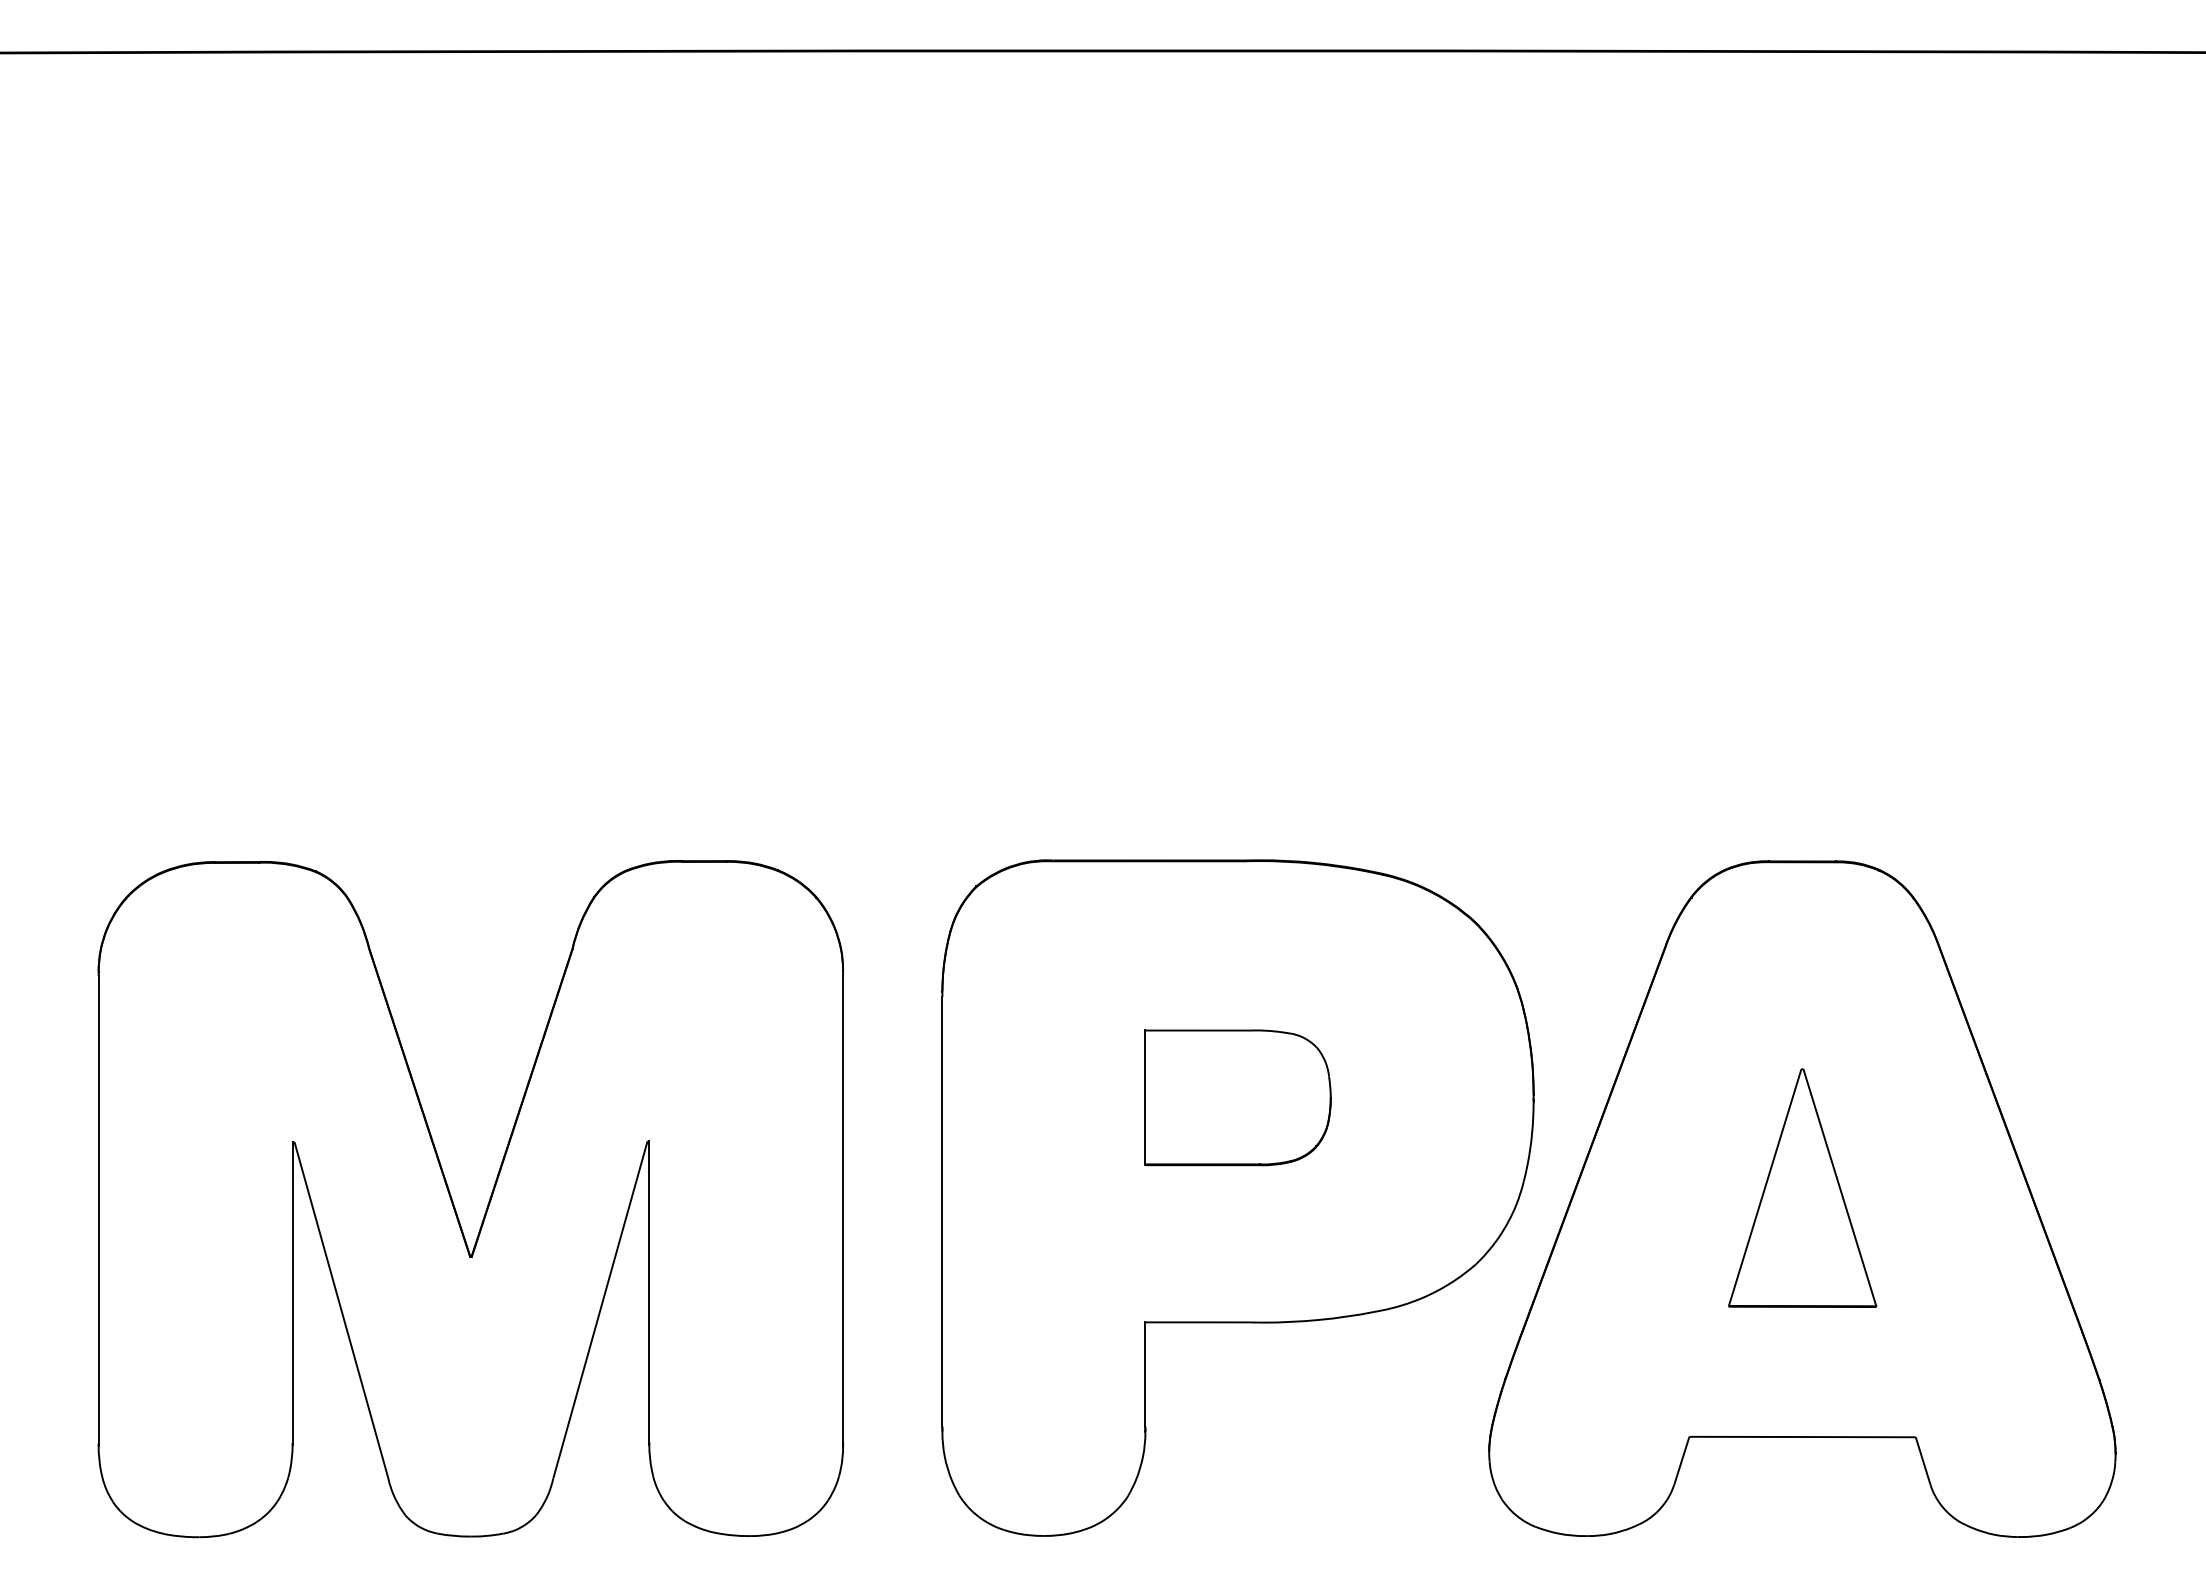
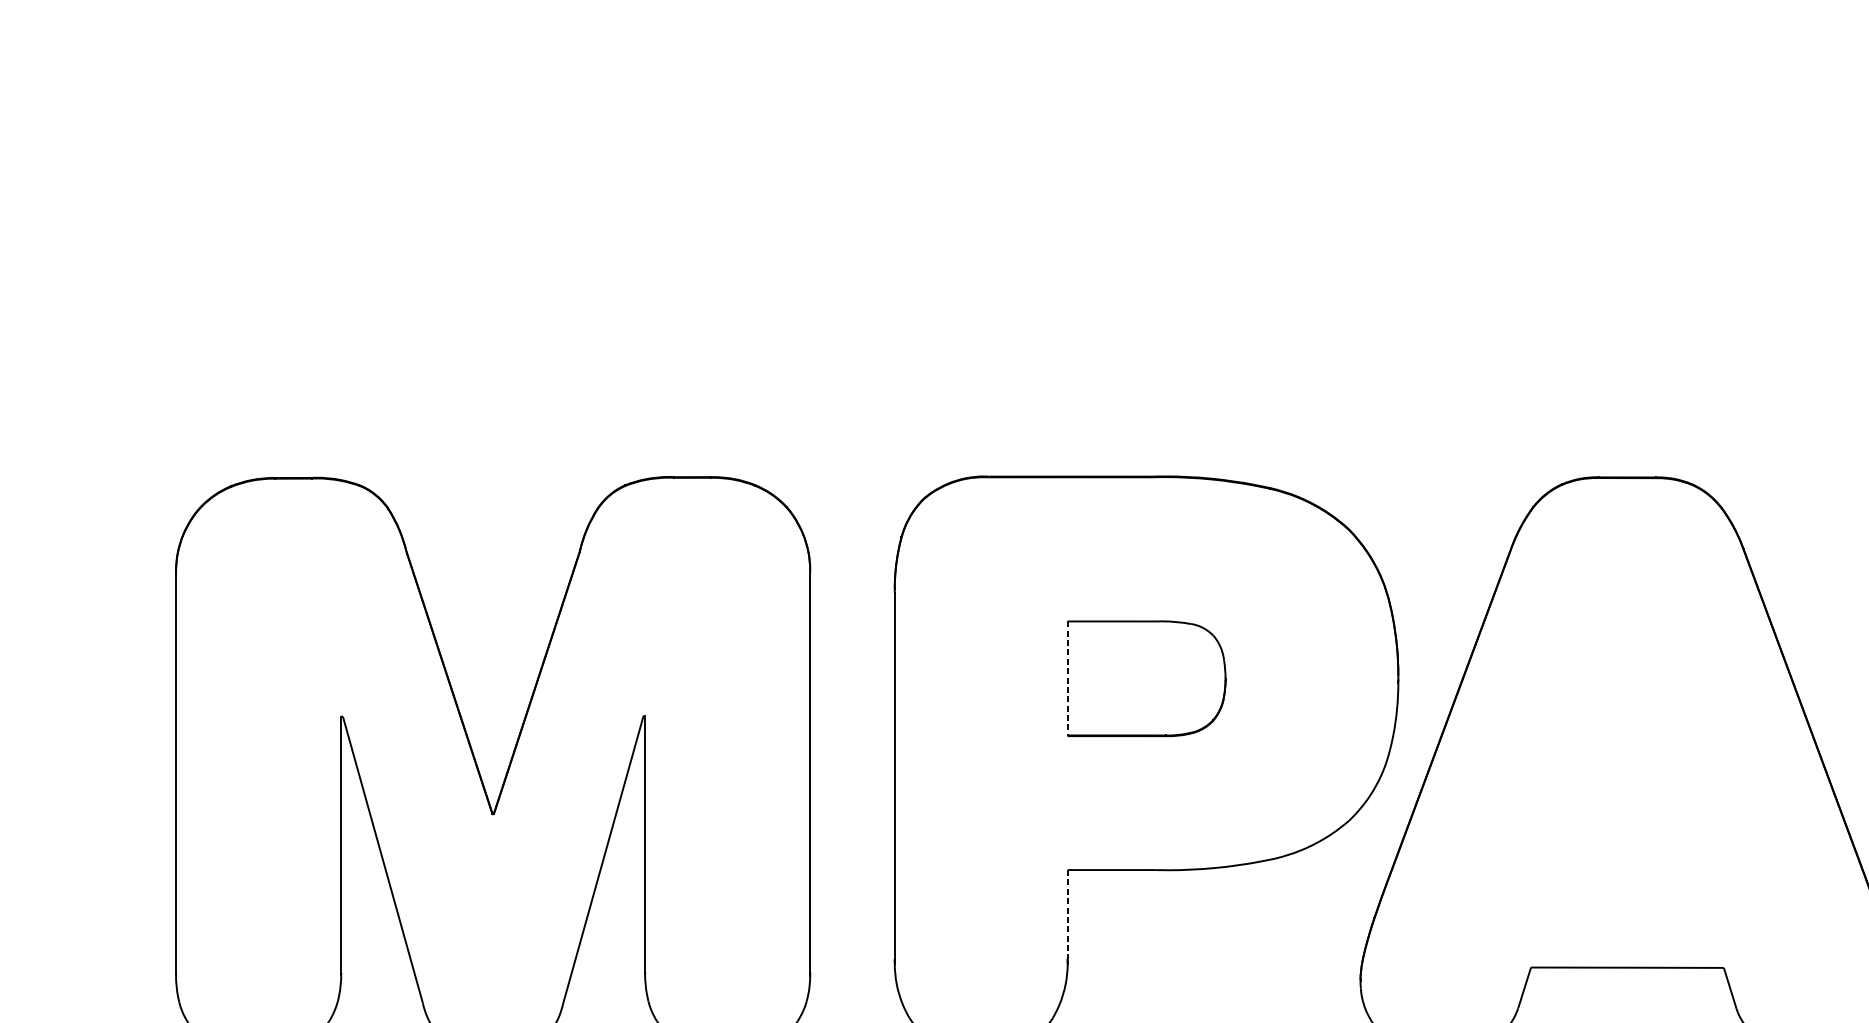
line: (1145, 1098) -> (1067, 679), solid -> dashed
part: (1802, 1187) -> (1627, 755), removed
line: (1145, 1375) -> (1067, 915), solid -> dashed

